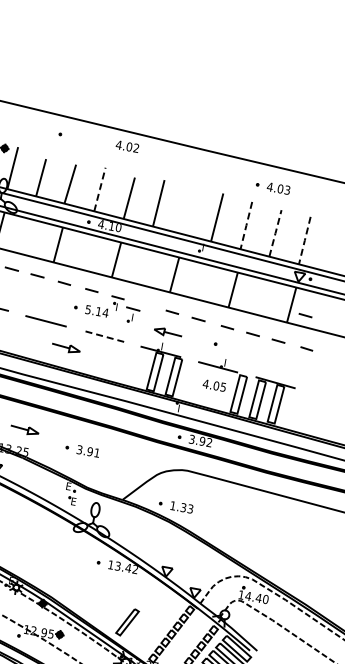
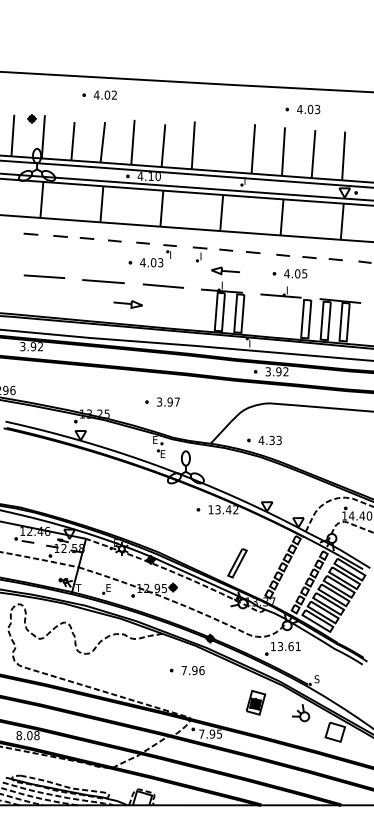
text: (126, 145) -> (104, 94), moved
line: (99, 189) -> (132, 142), dashed -> solid
line: (246, 225) -> (283, 151), dashed -> solid
line: (275, 233) -> (313, 154), dashed -> solid
line: (304, 240) -> (343, 155), dashed -> solid
text: (96, 311) -> (151, 262), 5.14 -> 4.03
part: (131, 315) -> (199, 254), moved
line: (305, 315) -> (357, 229), removed
line: (104, 336) -> (163, 286), dashed -> solid
text: (214, 385) -> (295, 273), moved
part: (24, 430) -> (101, 392), removed
text: (96, 452) -> (176, 401), 3.91 -> 3.97
text: (173, 505) -> (261, 440), 1.33 -> 4.33

